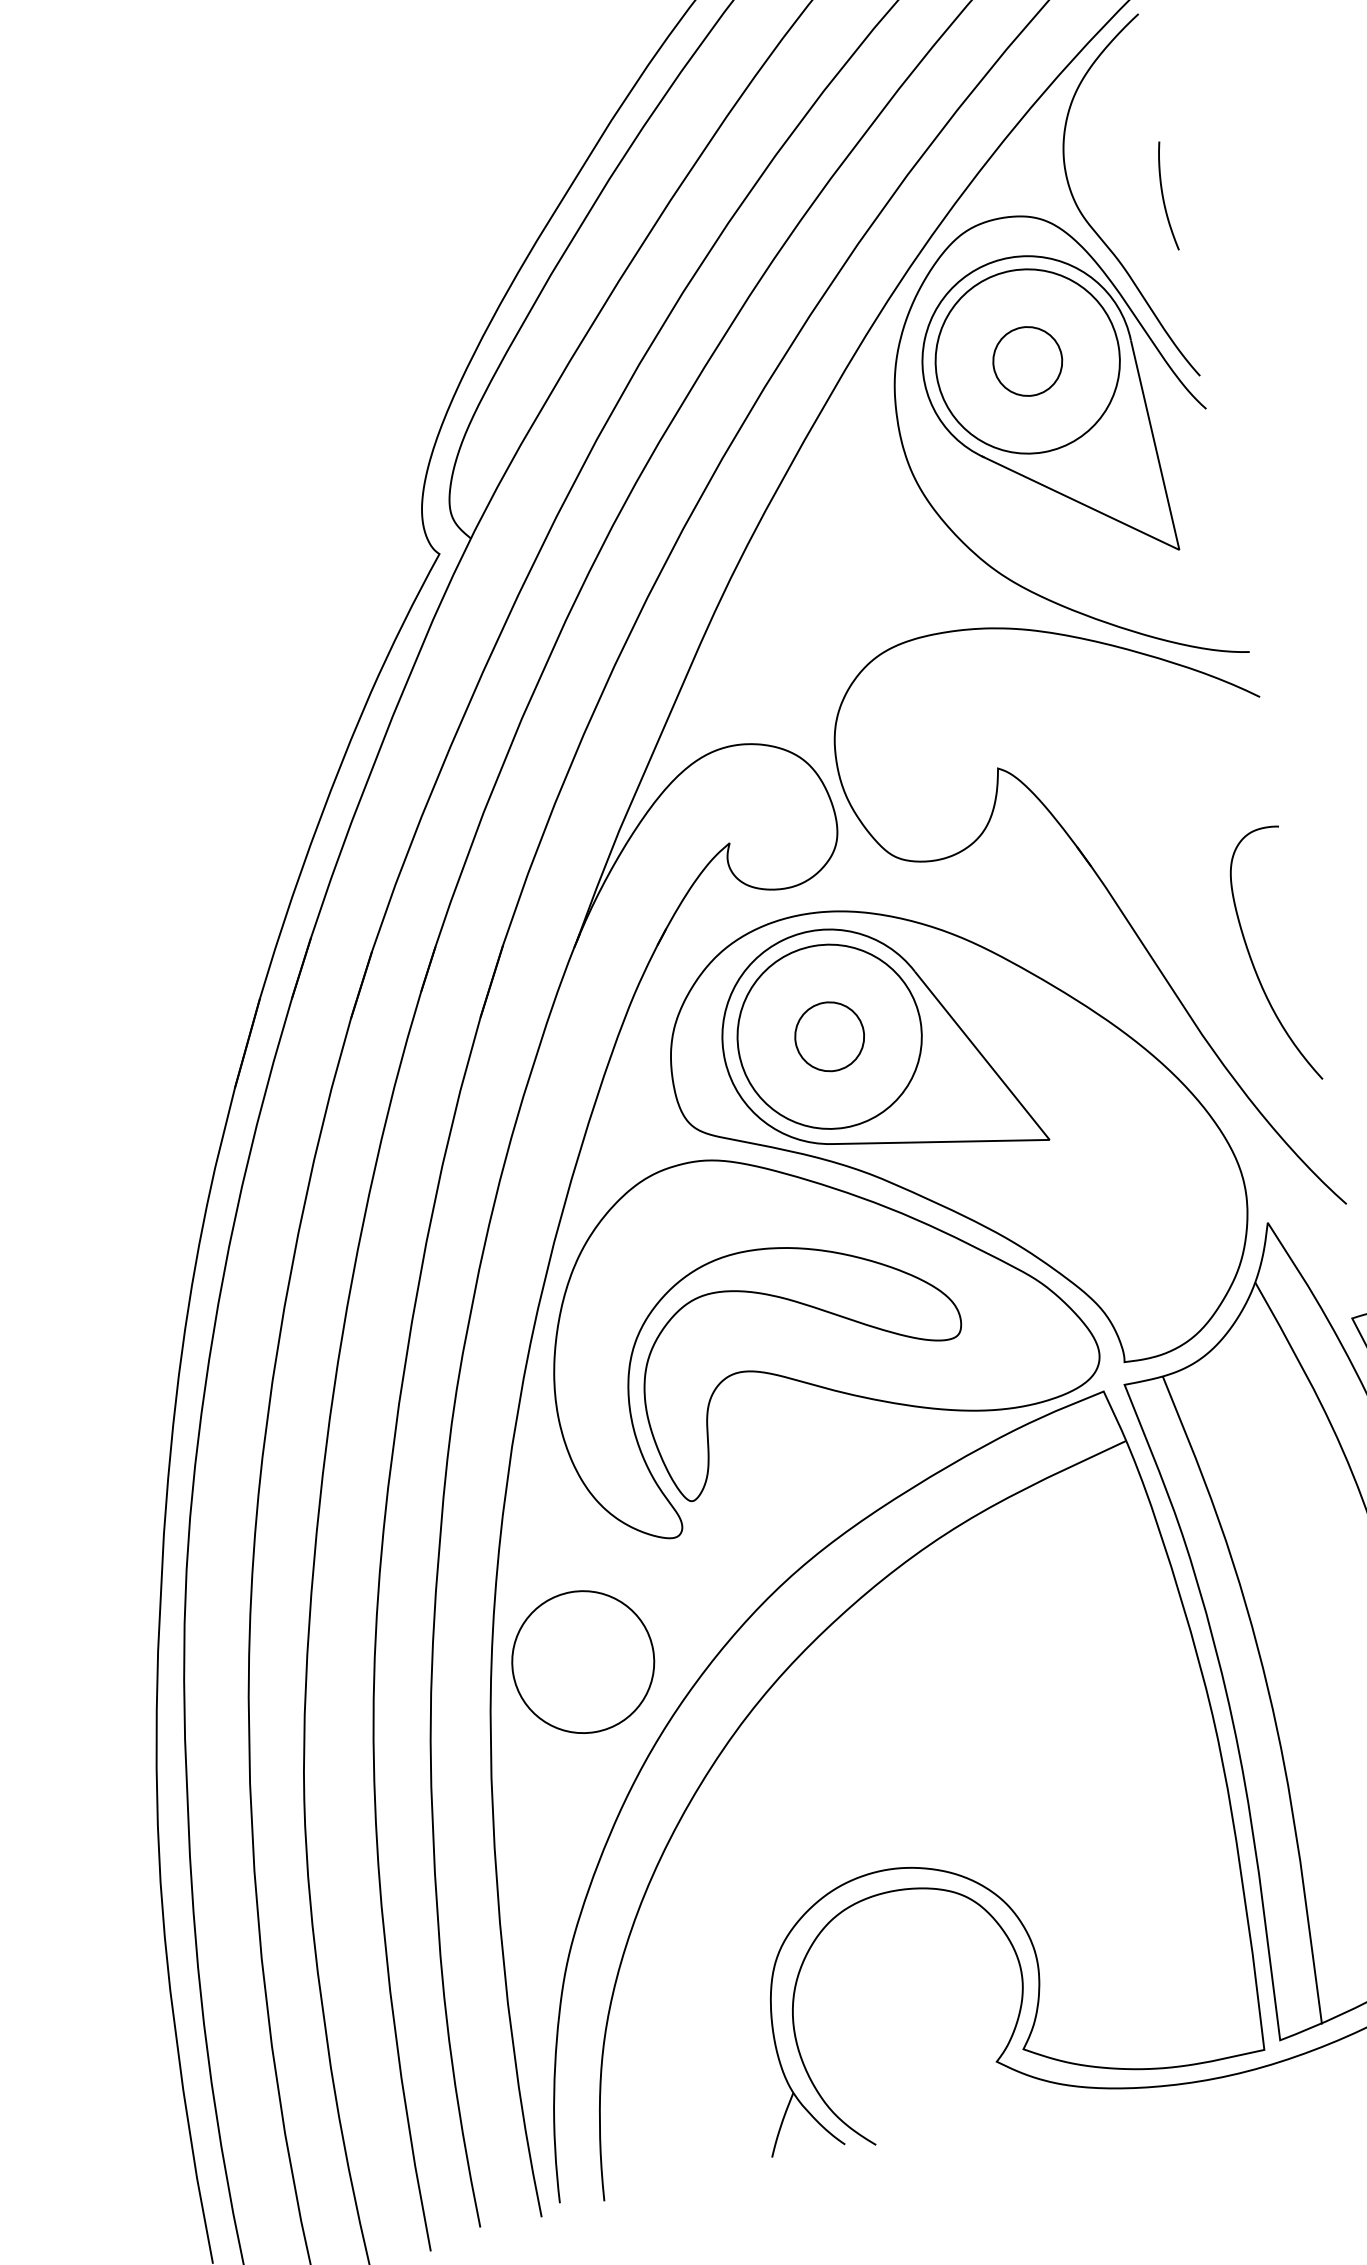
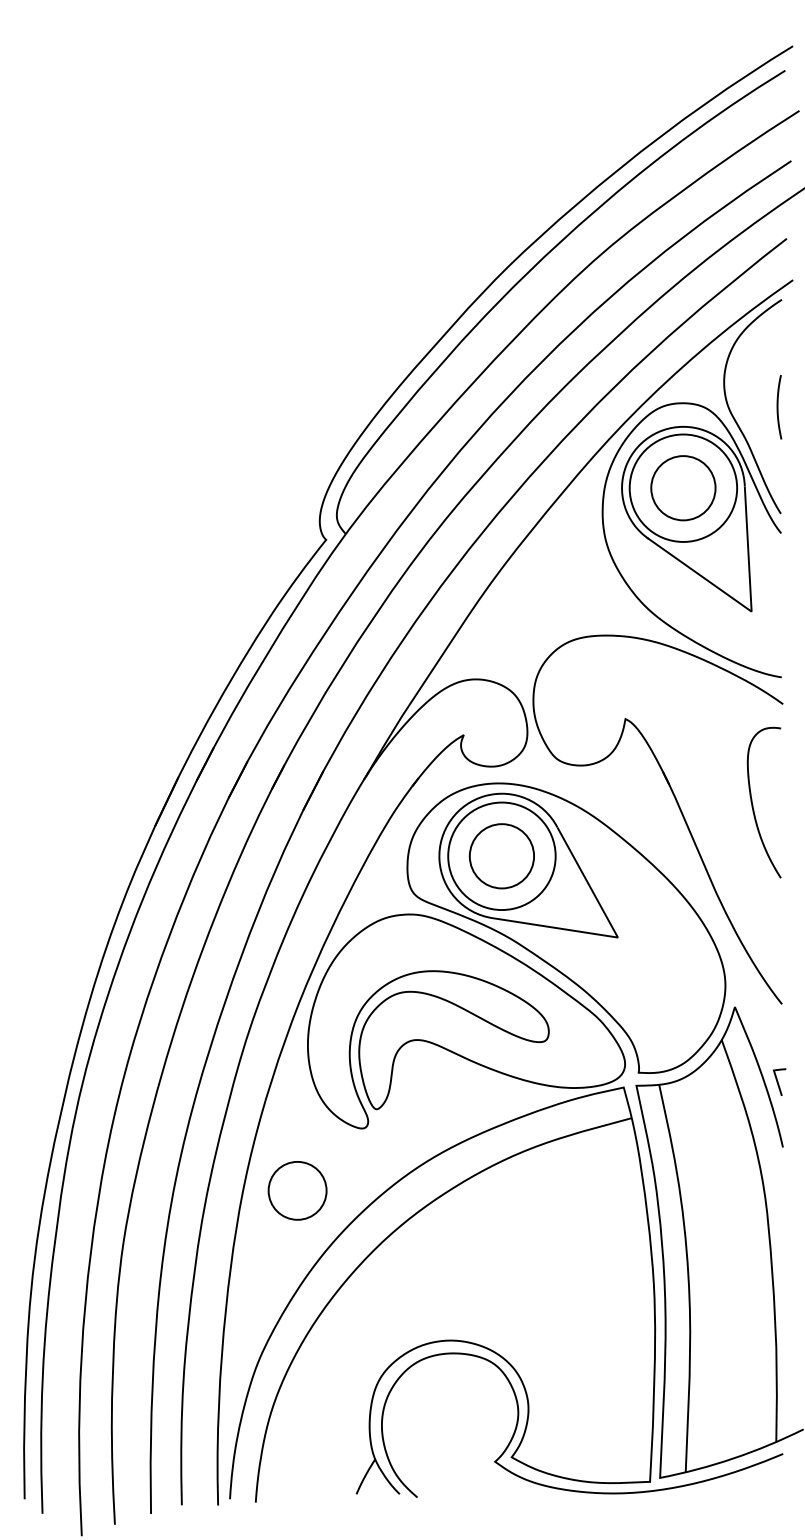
circle: (1027, 361) -> (683, 488), size x1.6
curve: (1254, 962) -> (753, 804), moved
circle: (829, 1037) -> (501, 856), size x1.6
circle: (582, 1661) -> (297, 1190), size x0.7

